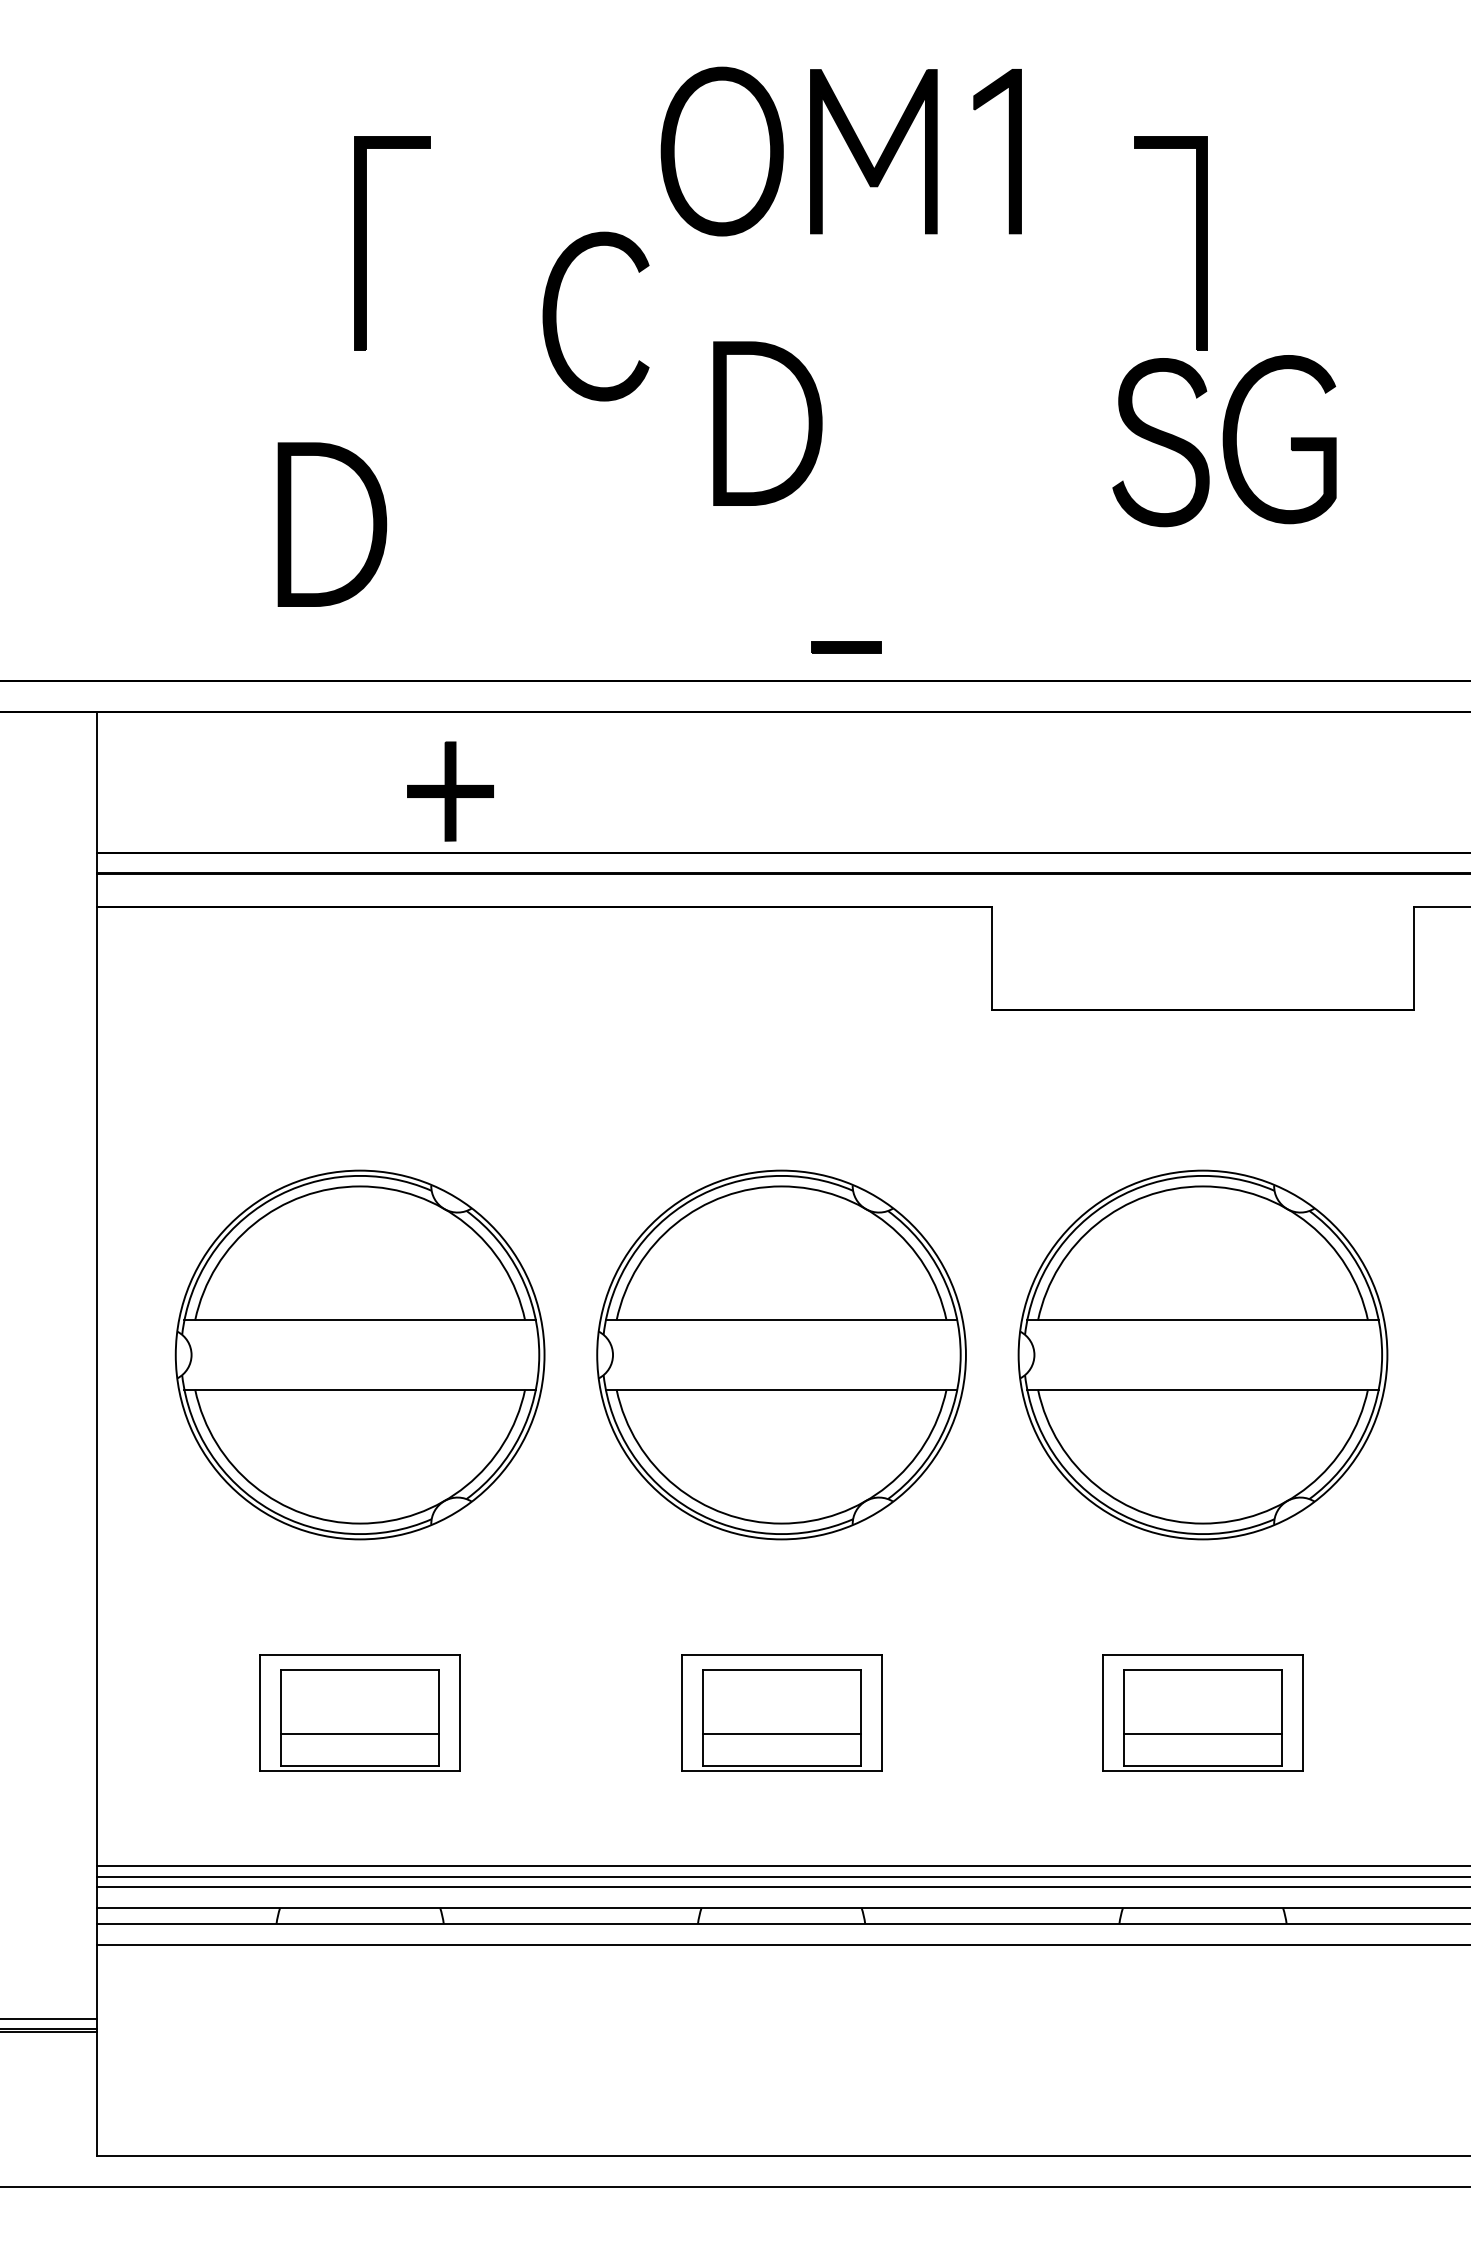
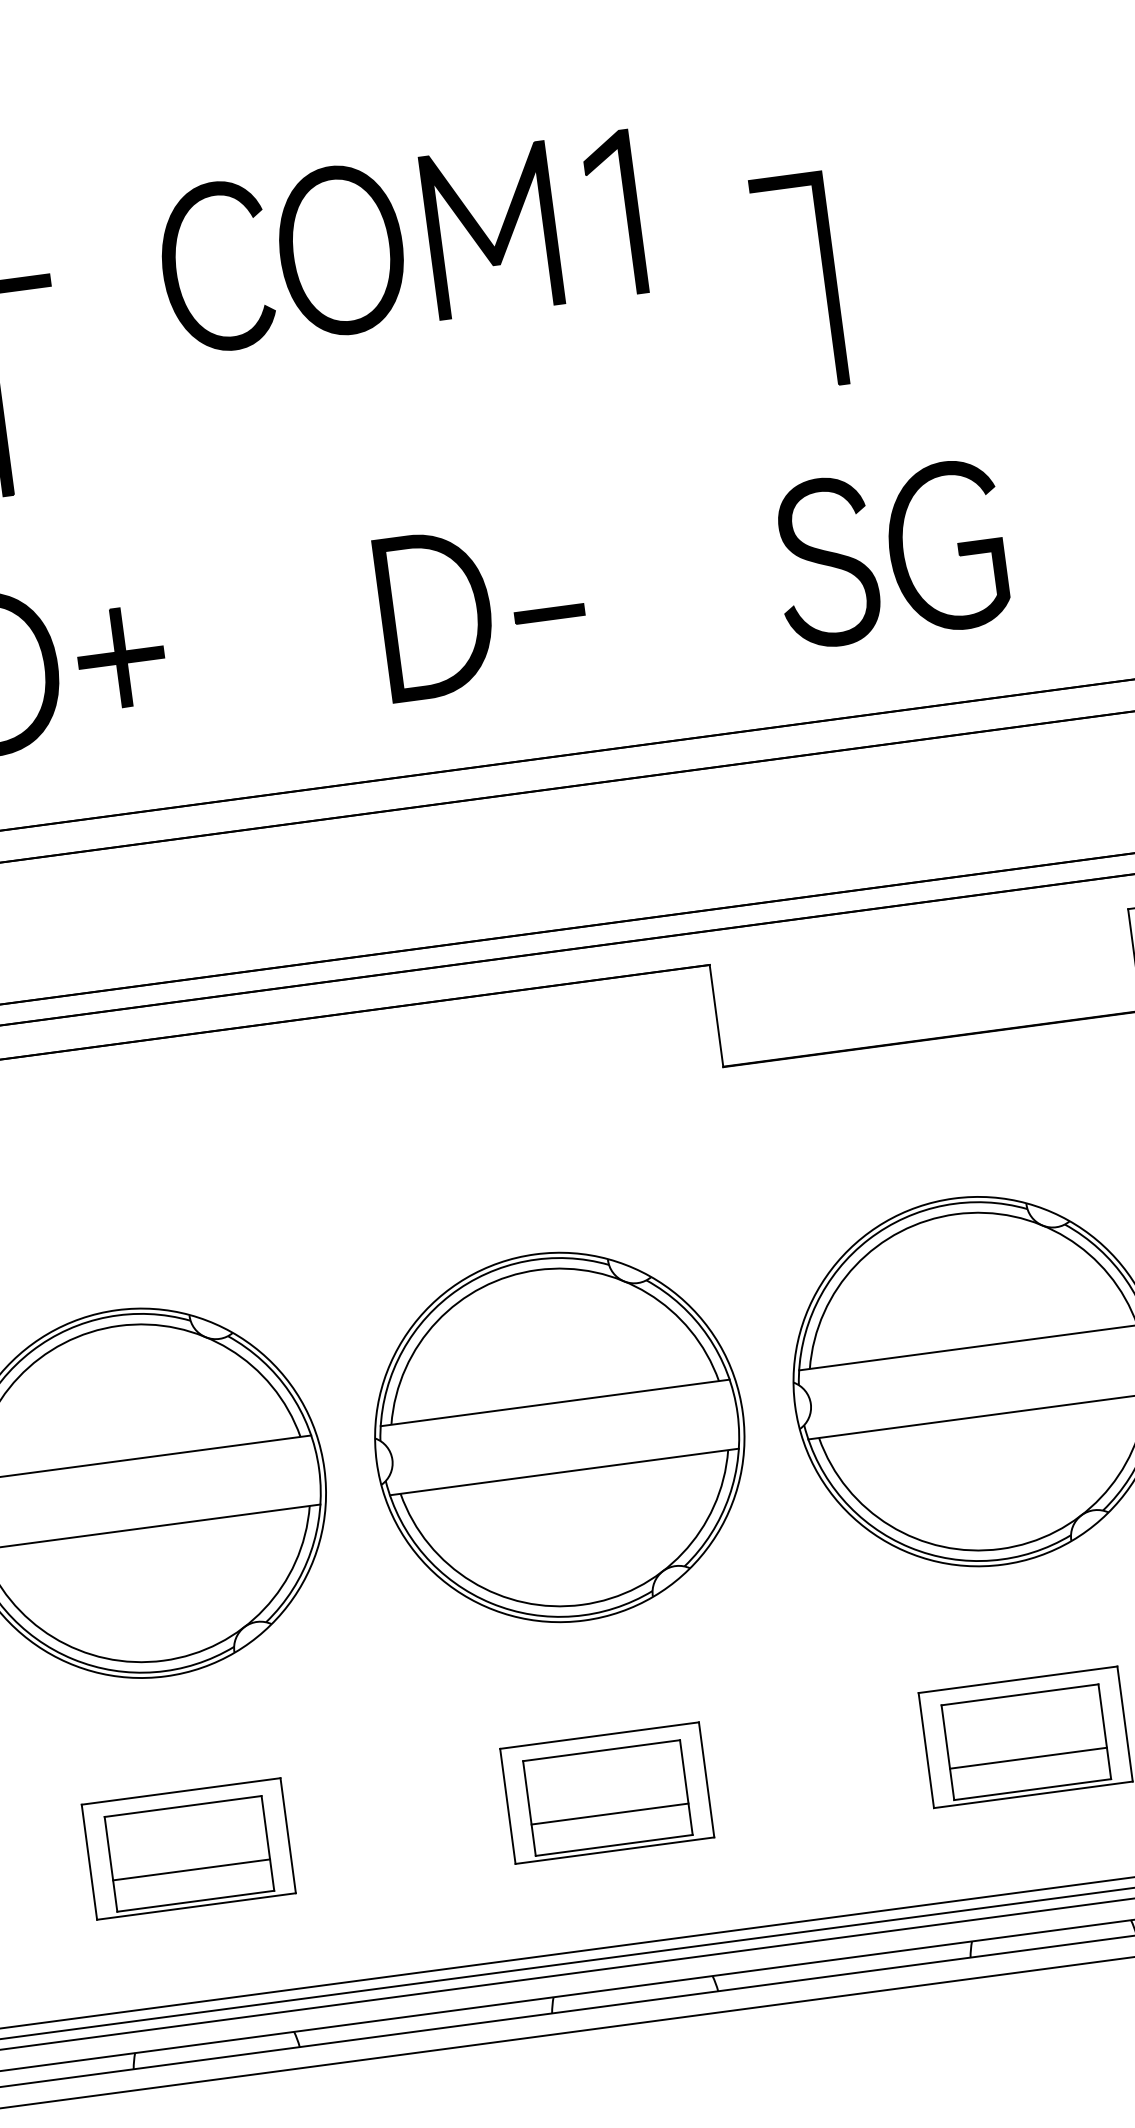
part: (556, 316) -> (176, 272), moved
part: (767, 423) -> (435, 614), moved
part: (1291, 439) -> (958, 545), moved
part: (1160, 442) -> (825, 562), moved
part: (846, 647) -> (549, 613), moved
part: (450, 791) -> (121, 657), moved

